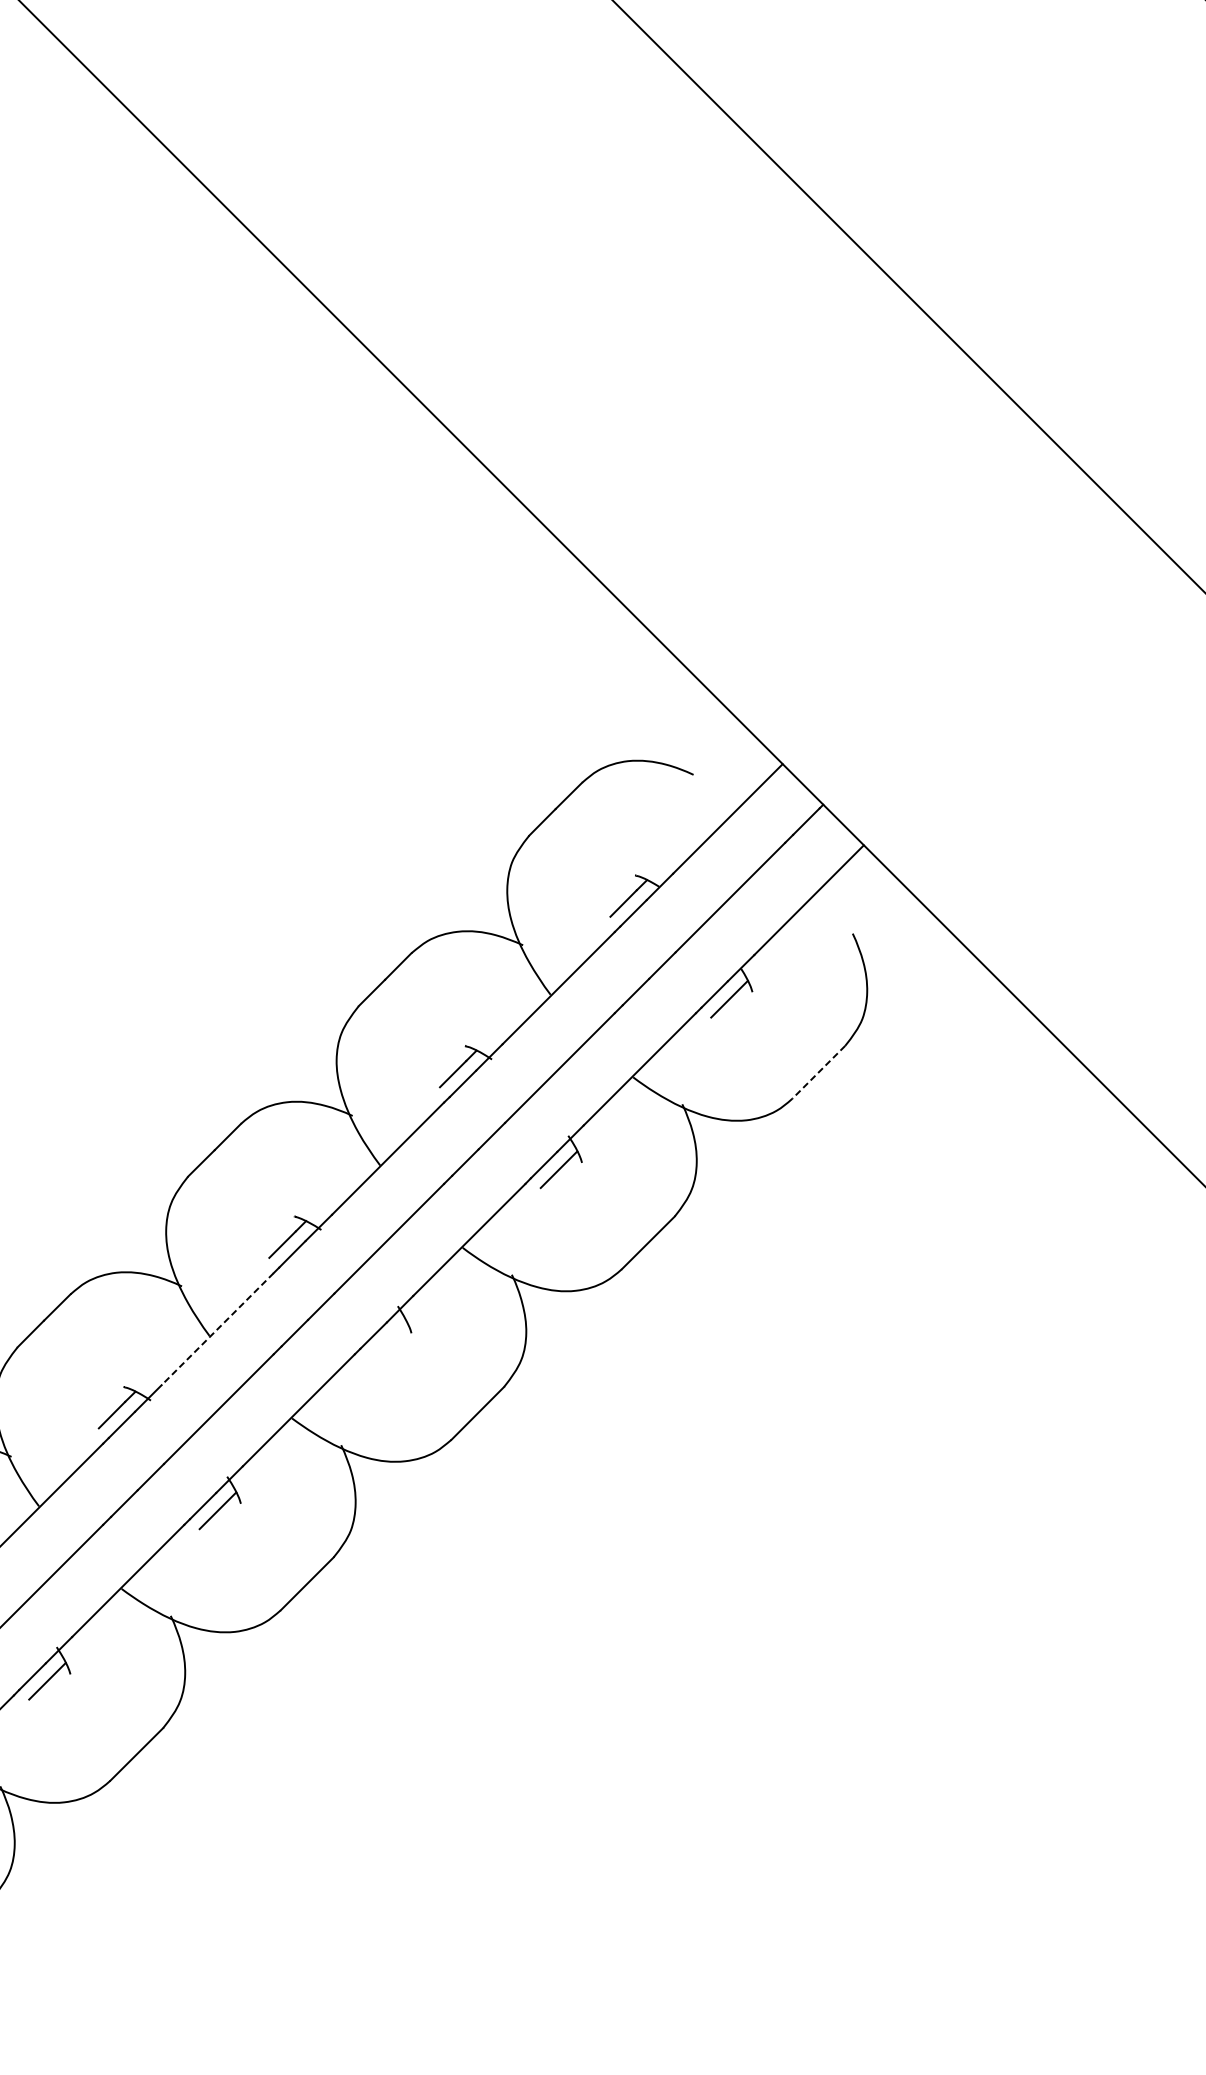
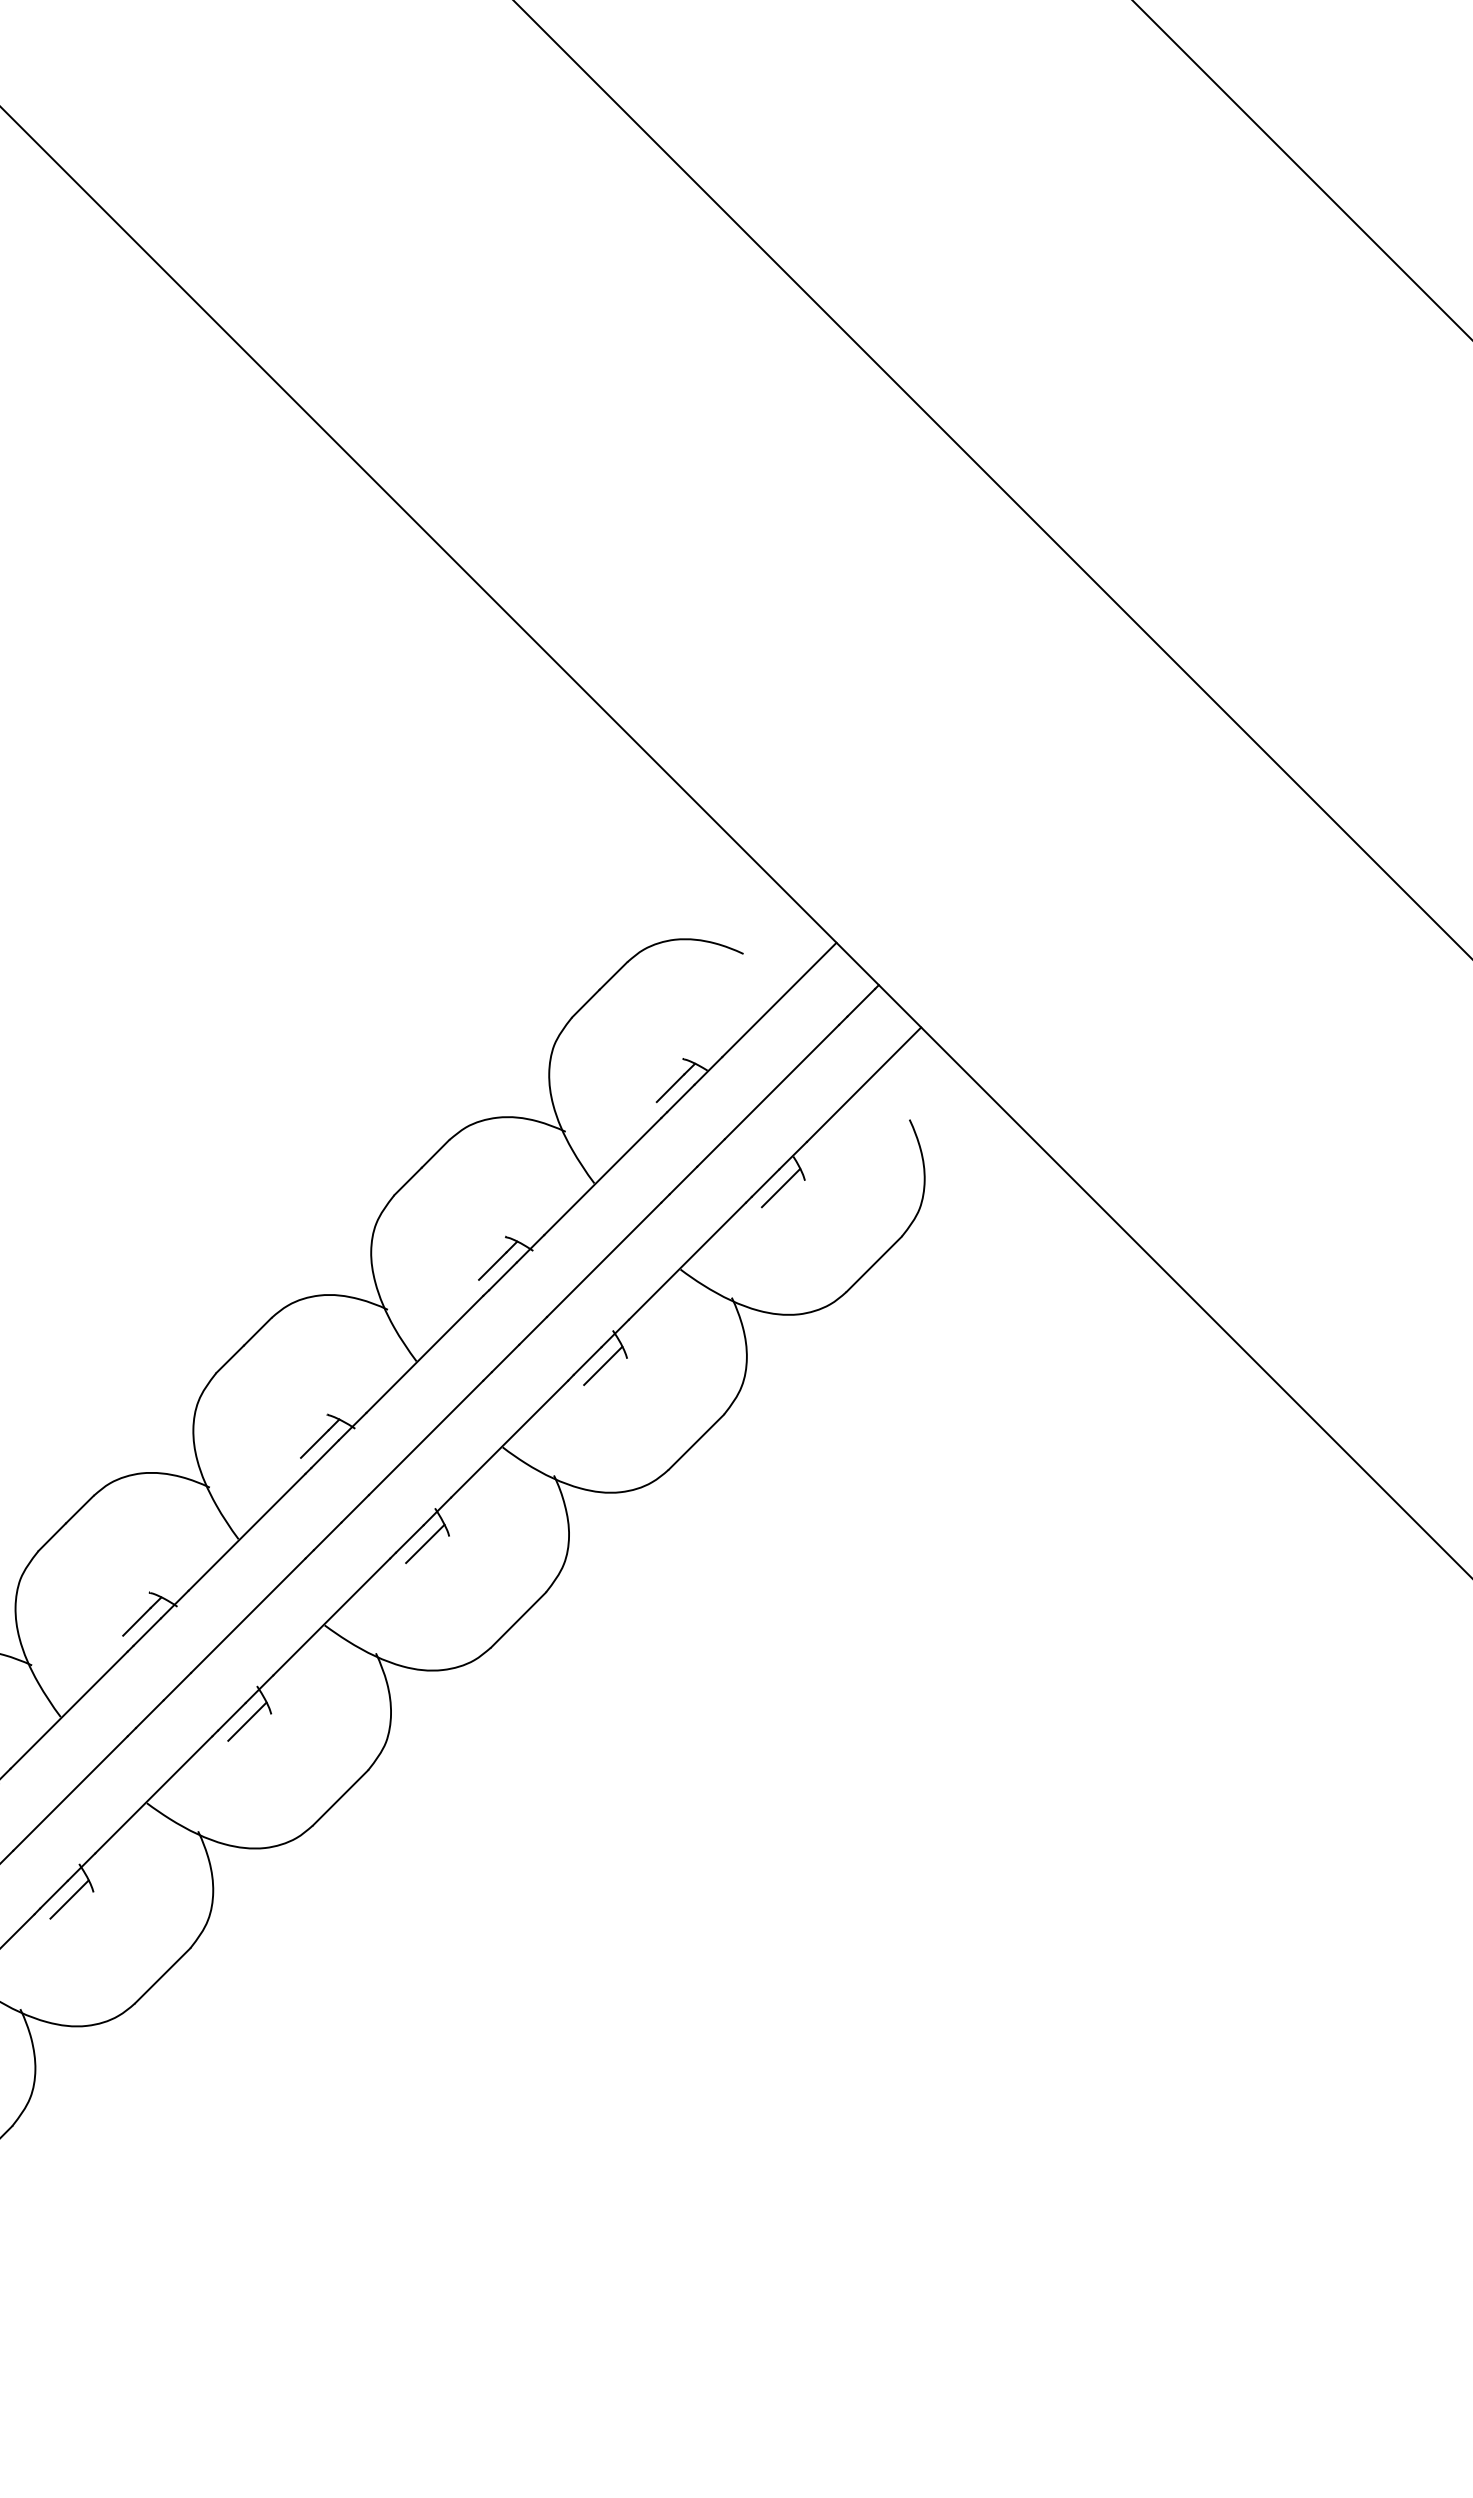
line: (819, 1072) -> (874, 1264), dashed -> solid
line: (218, 1329) -> (247, 1532), dashed -> solid
line: (388, 1339) -> (425, 1543), added

